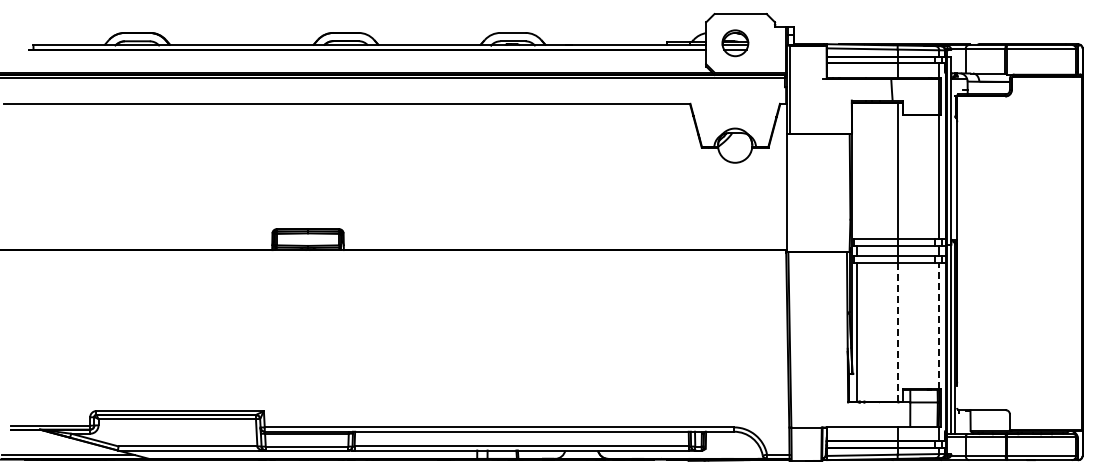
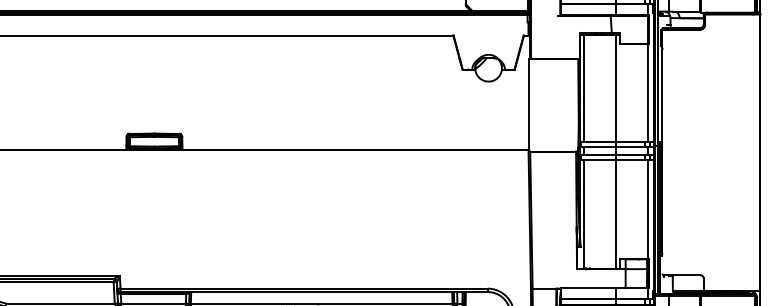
line: (857, 170) -> (584, 87), added
line: (939, 326) -> (648, 209), dashed -> solid
line: (897, 332) -> (615, 214), dashed -> solid

